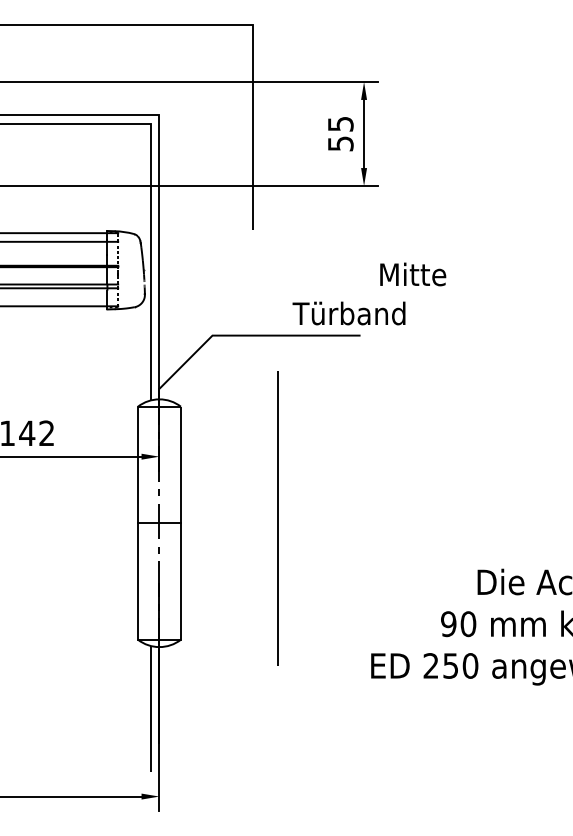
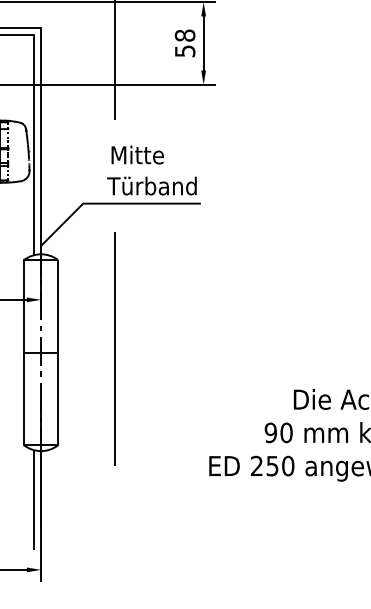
text: (340, 123) -> (184, 35), 55 -> 58
text: (413, 274) -> (138, 155), moved
text: (348, 313) -> (151, 186), moved
line: (277, 518) -> (115, 348), moved

